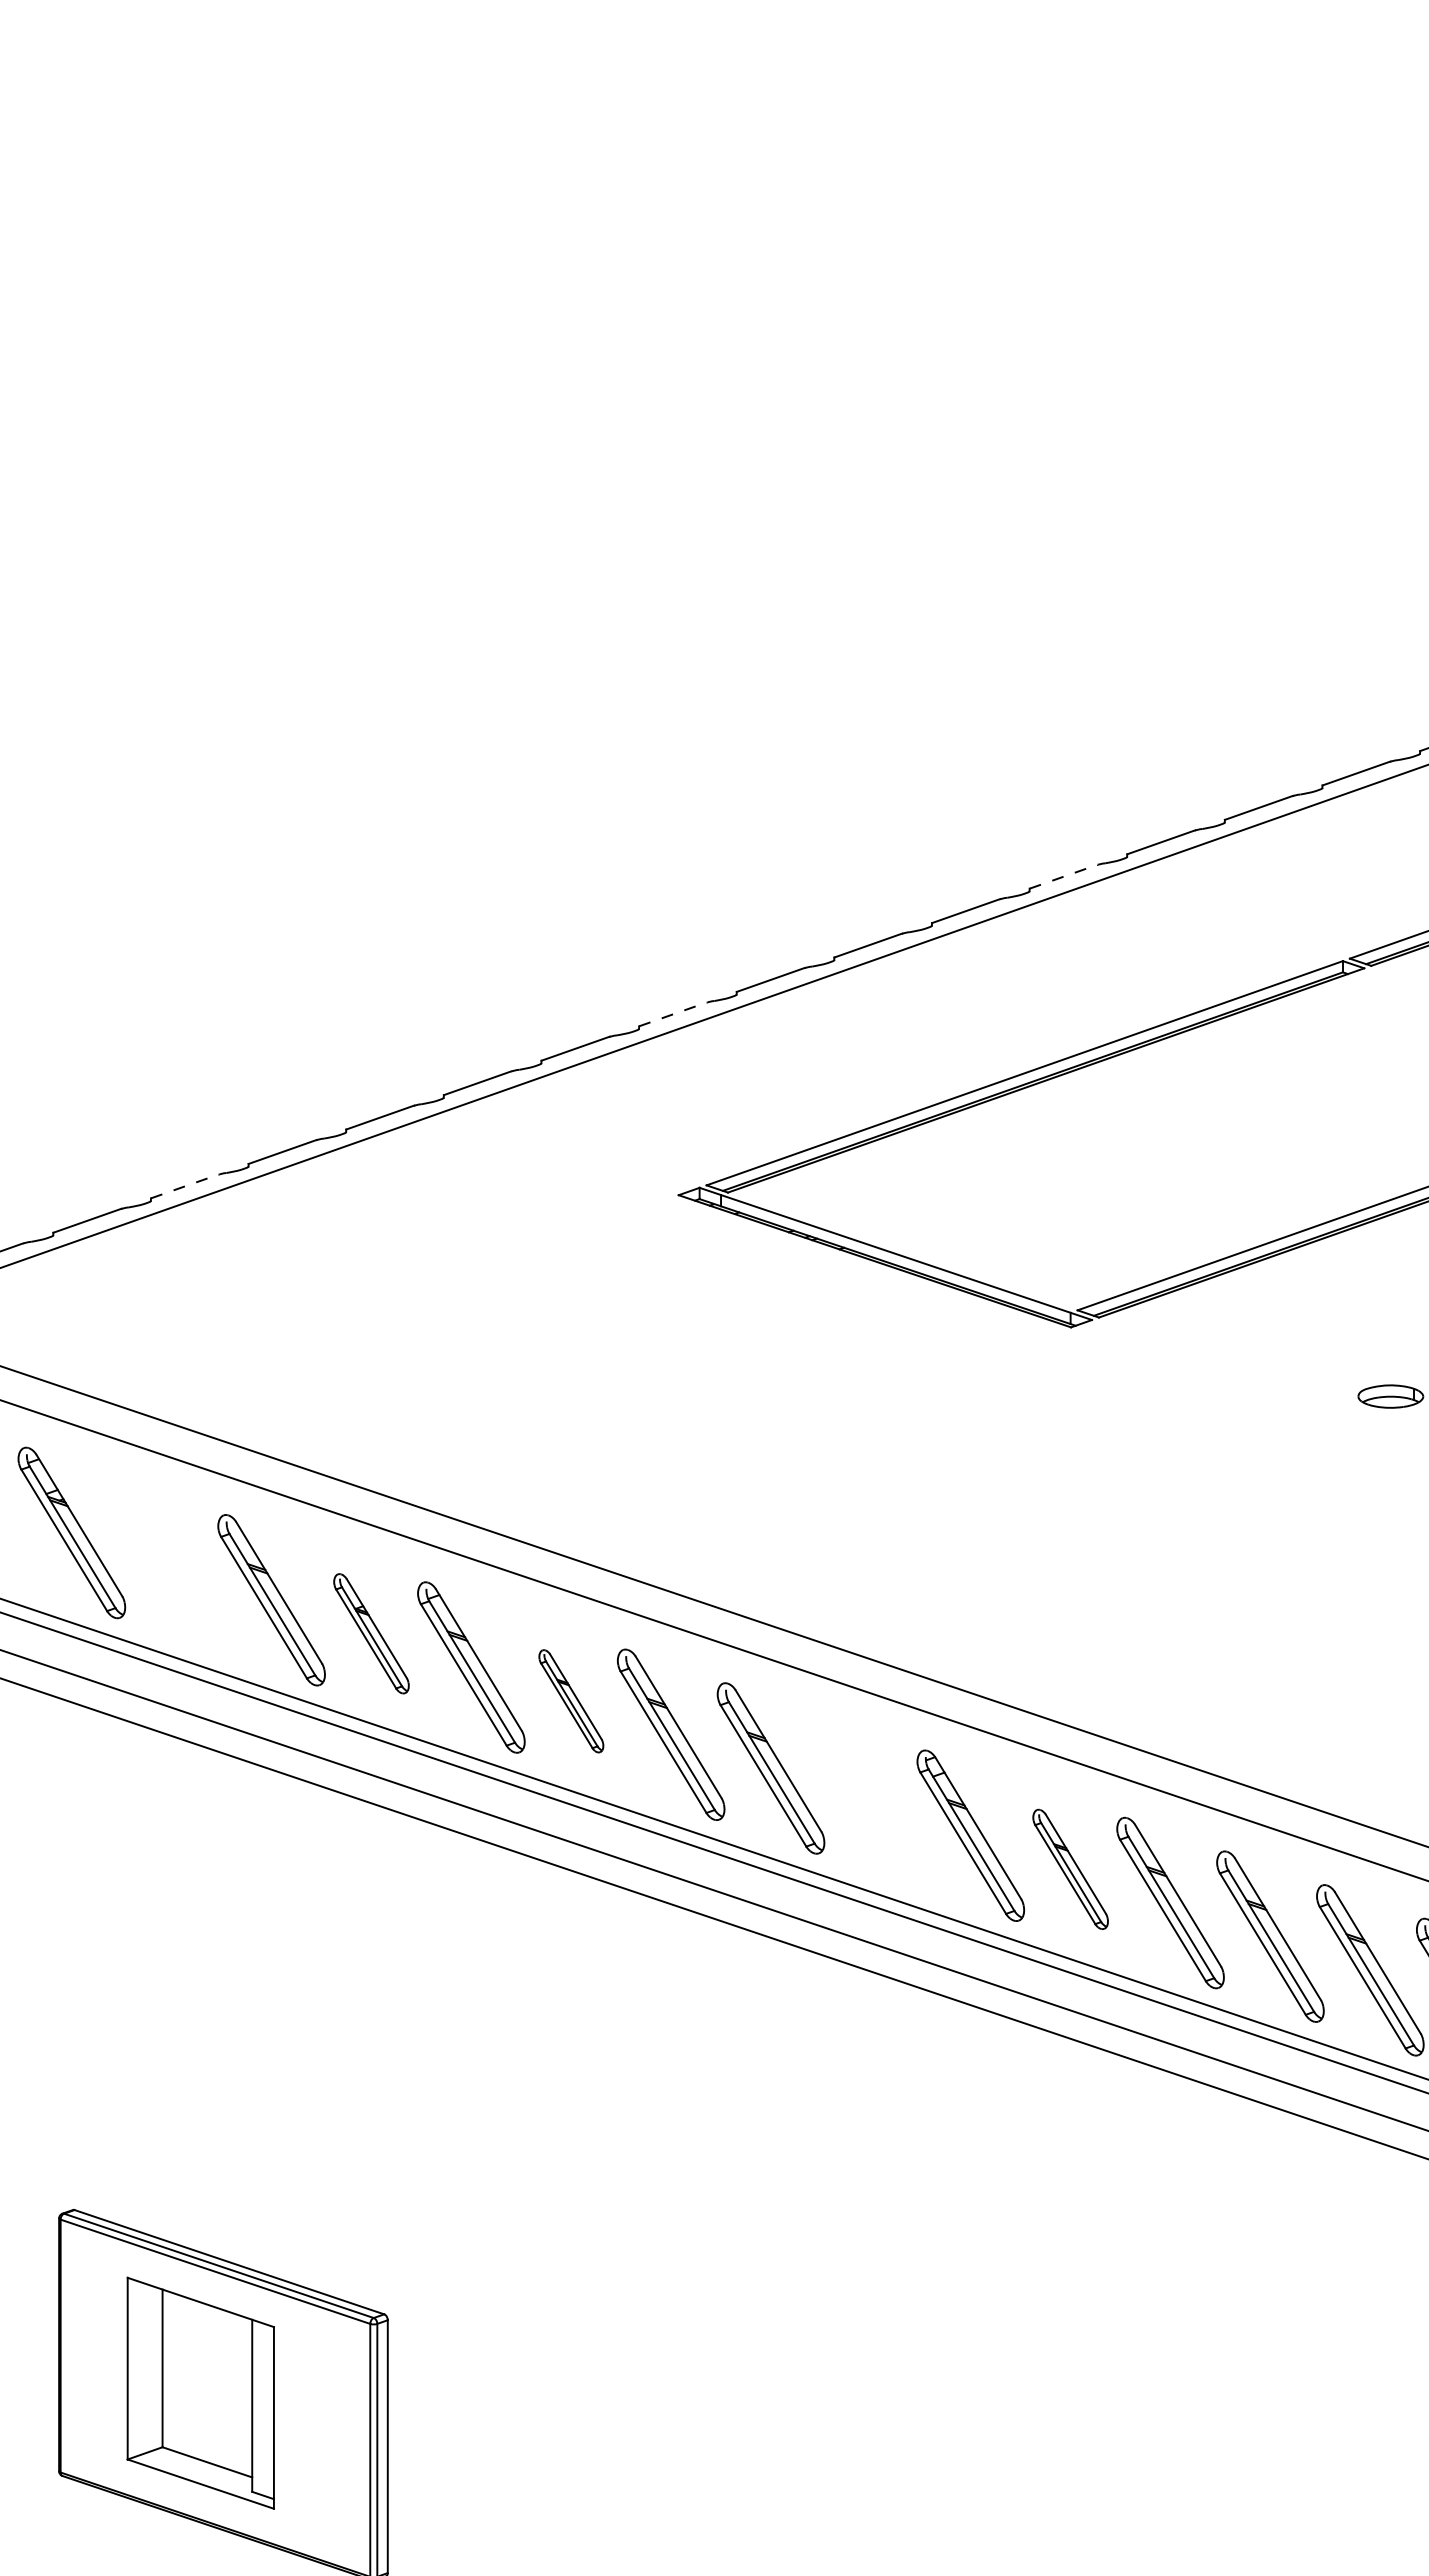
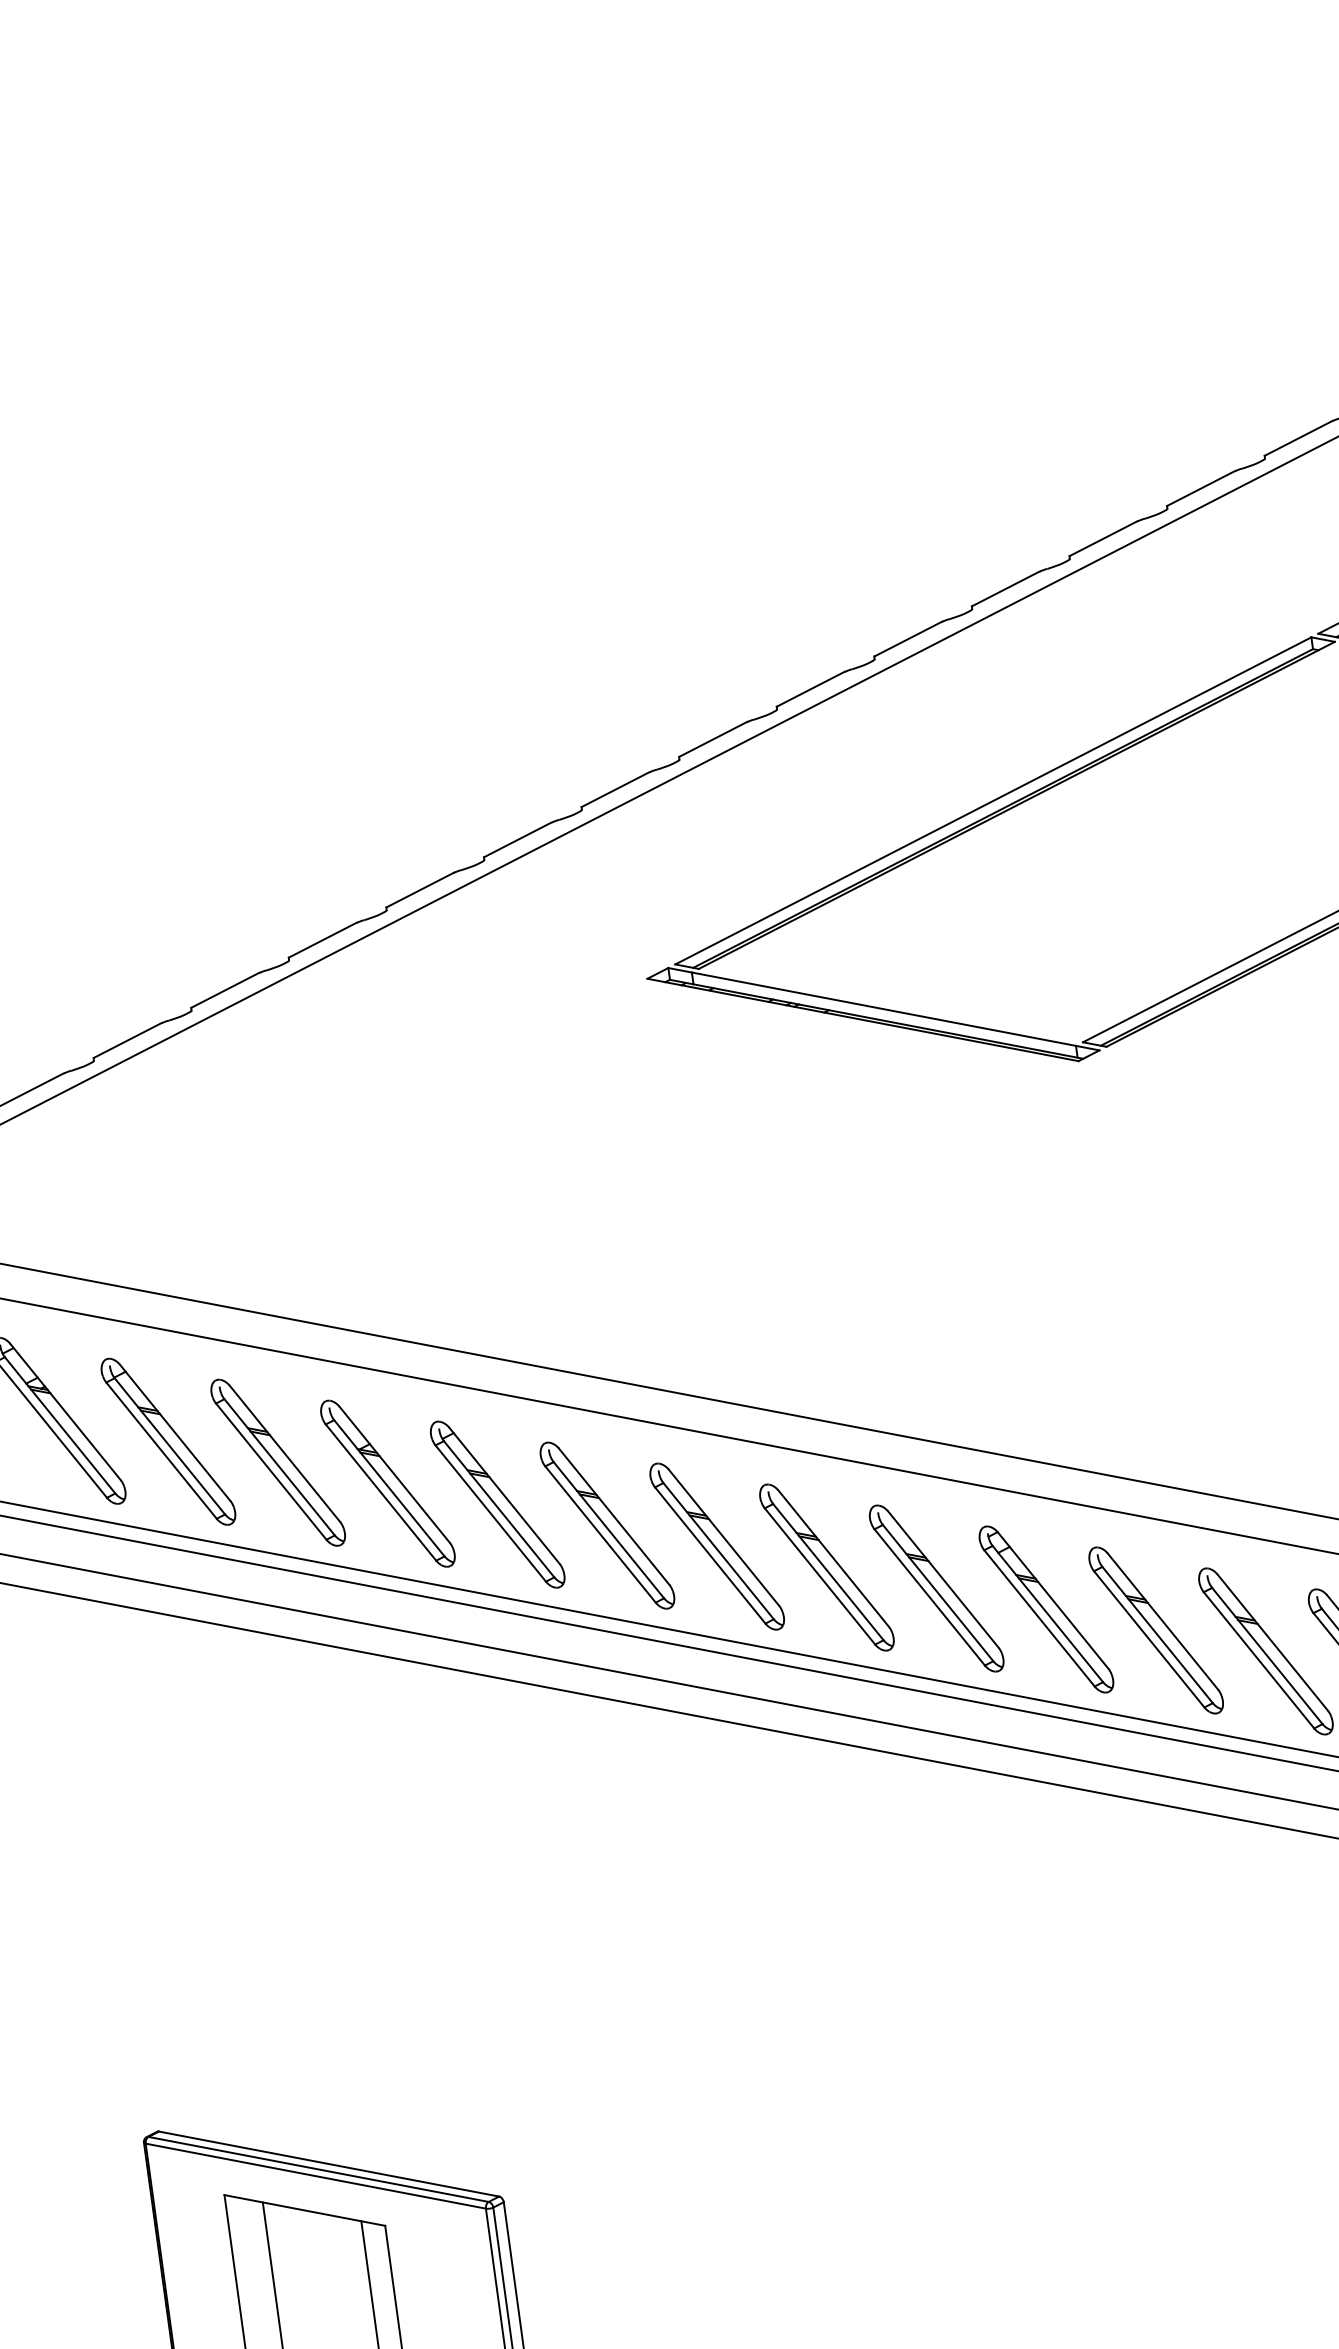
line: (1064, 876) -> (1006, 588), dashed -> solid
line: (673, 1014) -> (615, 789), dashed -> solid
line: (185, 1186) -> (128, 1040), dashed -> solid
part: (171, 1566) -> (168, 1441), added
part: (371, 1633) -> (387, 1483), size x1.43
part: (571, 1701) -> (607, 1525), size x1.67
part: (870, 1802) -> (936, 1589), added
part: (1070, 1869) -> (1155, 1630), size x1.43

